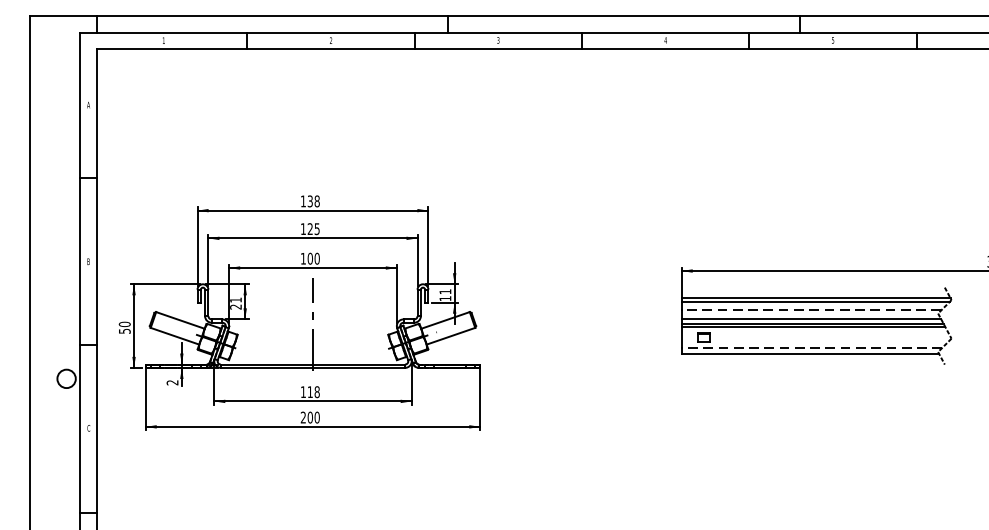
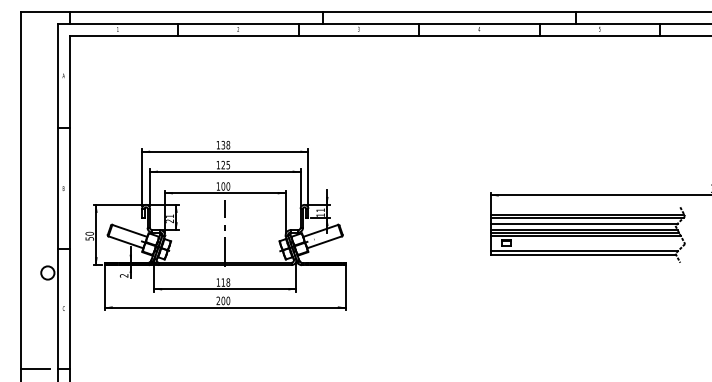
line: (810, 310) -> (583, 223), dashed -> solid
line: (811, 347) -> (584, 250), dashed -> solid
line: (49, 512) -> (35, 369), added

